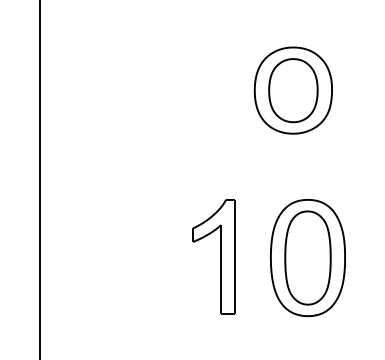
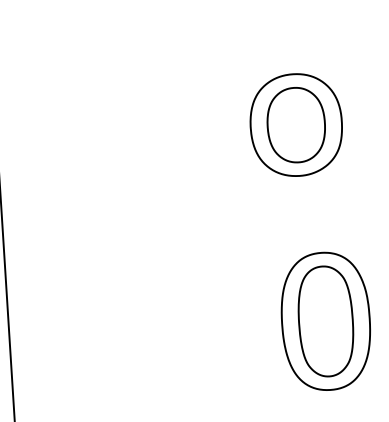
part: (220, 256) -> (222, 326), removed

